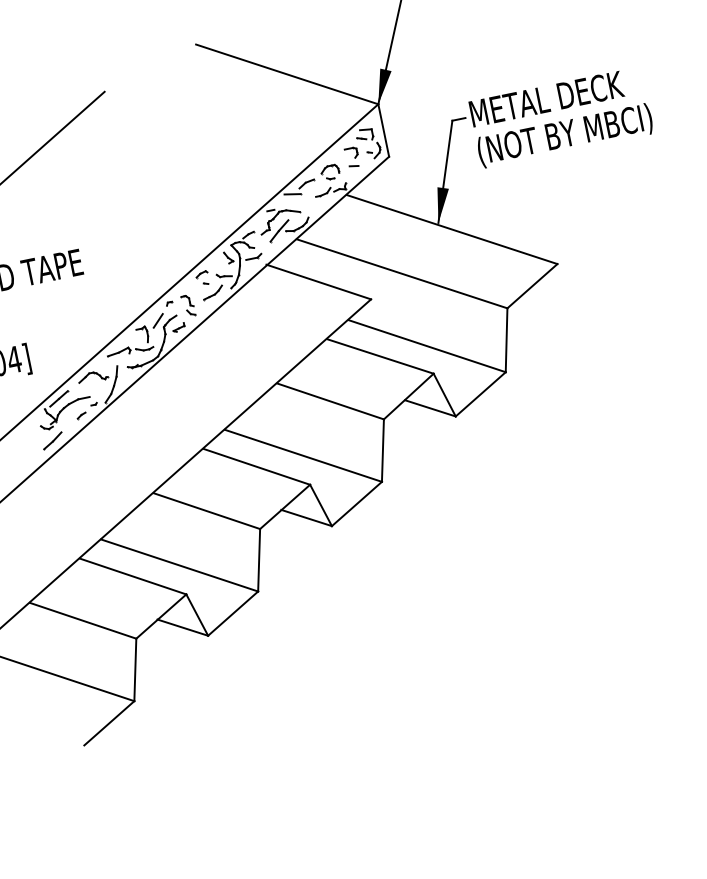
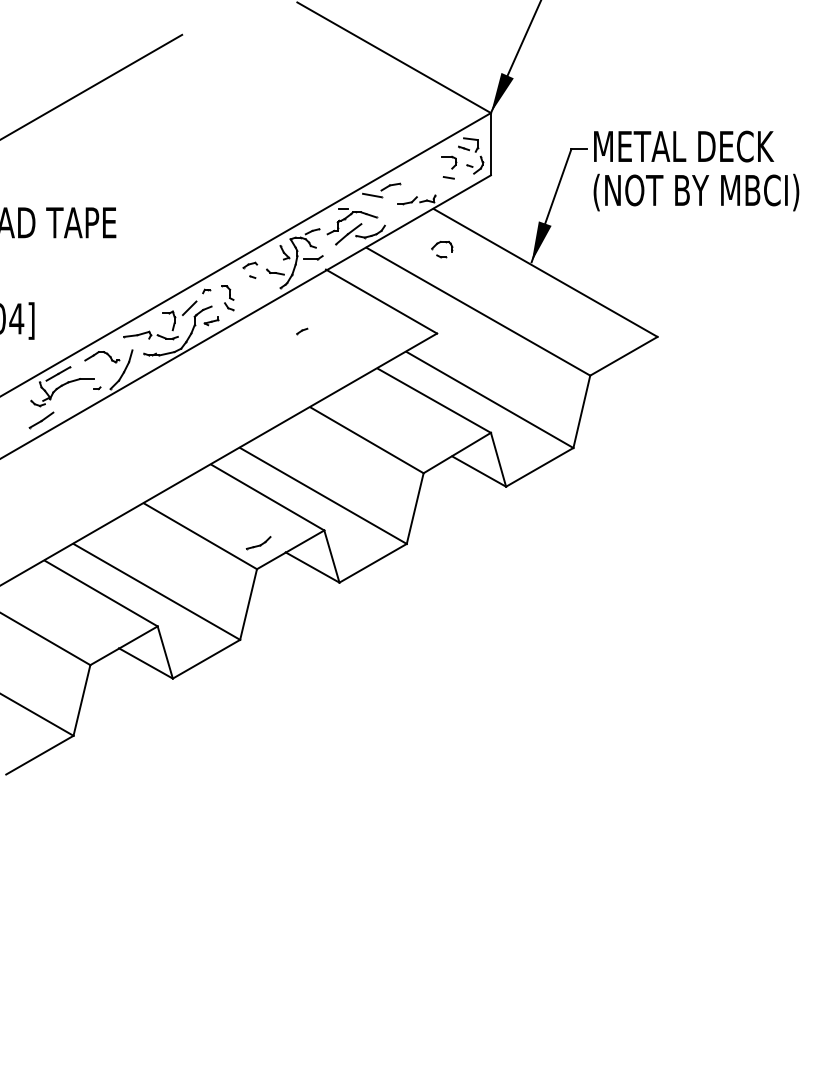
part: (327, 167) -> (440, 243), moved
part: (213, 293) -> (258, 543), moved
part: (81, 415) -> (302, 331), moved

